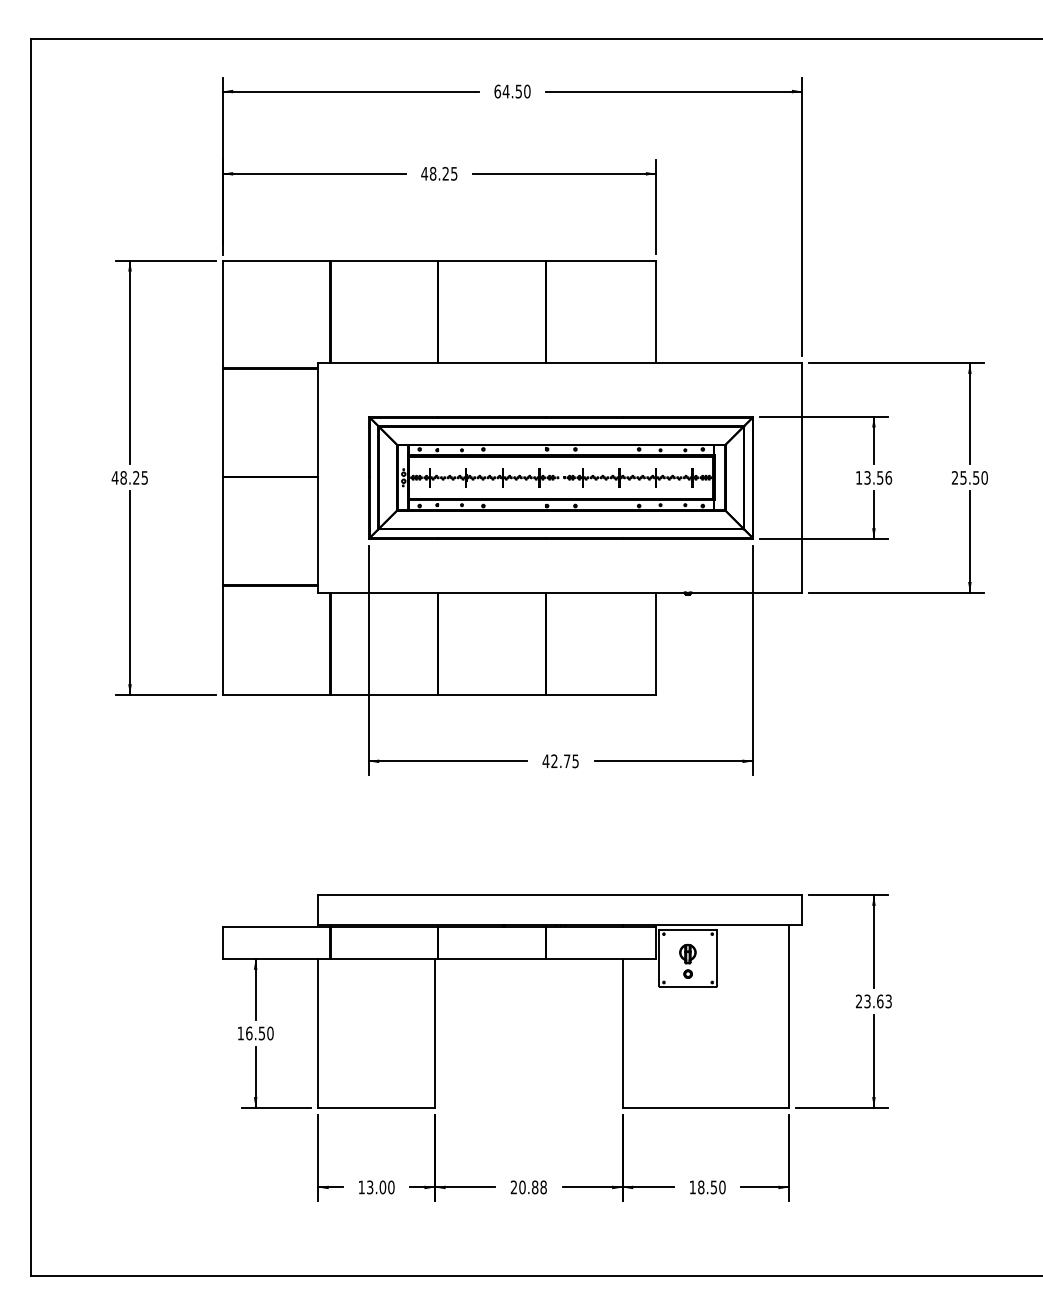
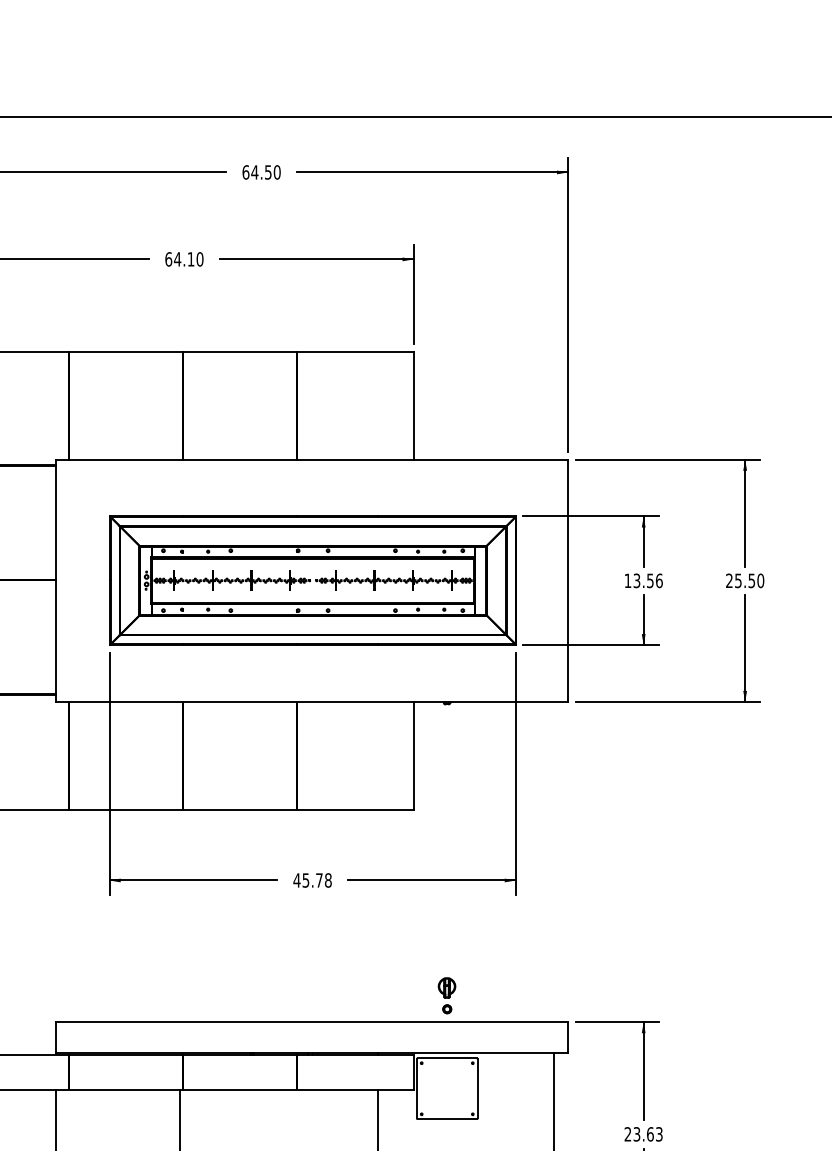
text: (439, 173) -> (184, 259), 48.25 -> 64.10
text: (564, 761) -> (316, 880), 42.75 -> 45.78
part: (687, 960) -> (446, 994), moved

